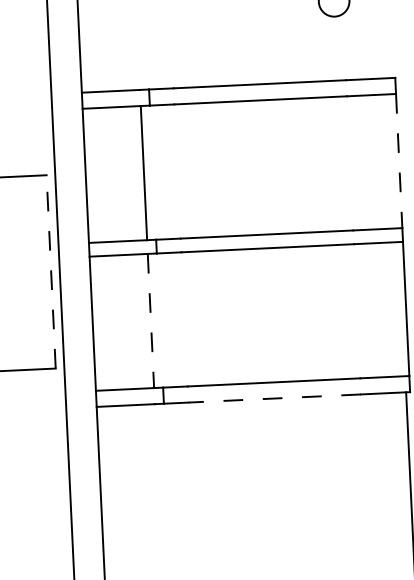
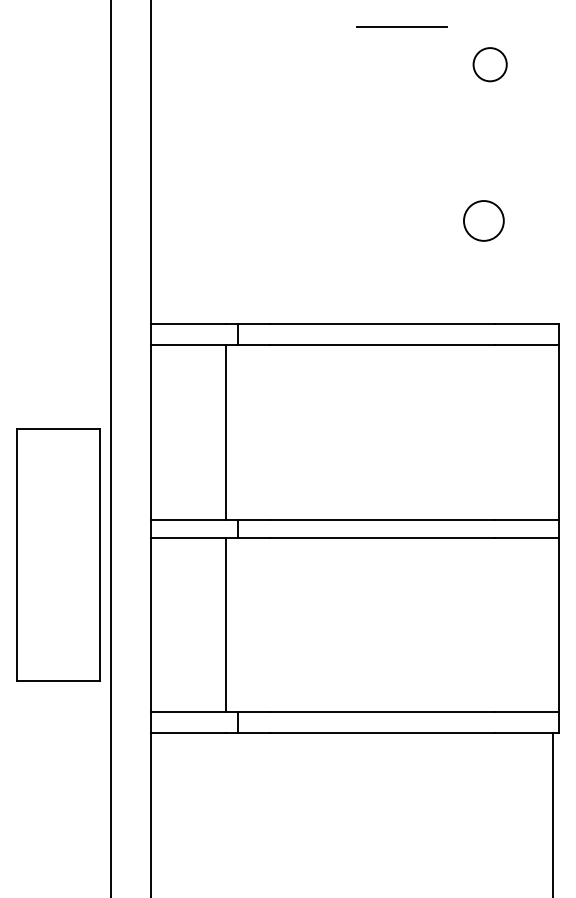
line: (399, 161) -> (558, 432), dashed -> solid
line: (50, 271) -> (99, 554), dashed -> solid
line: (151, 321) -> (226, 625), dashed -> solid
line: (274, 398) -> (381, 733), dashed -> solid

